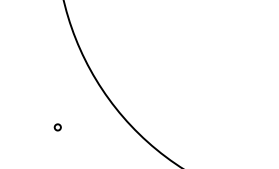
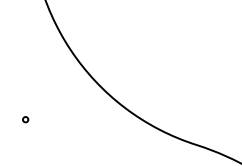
circle: (57, 127) -> (25, 119), moved

